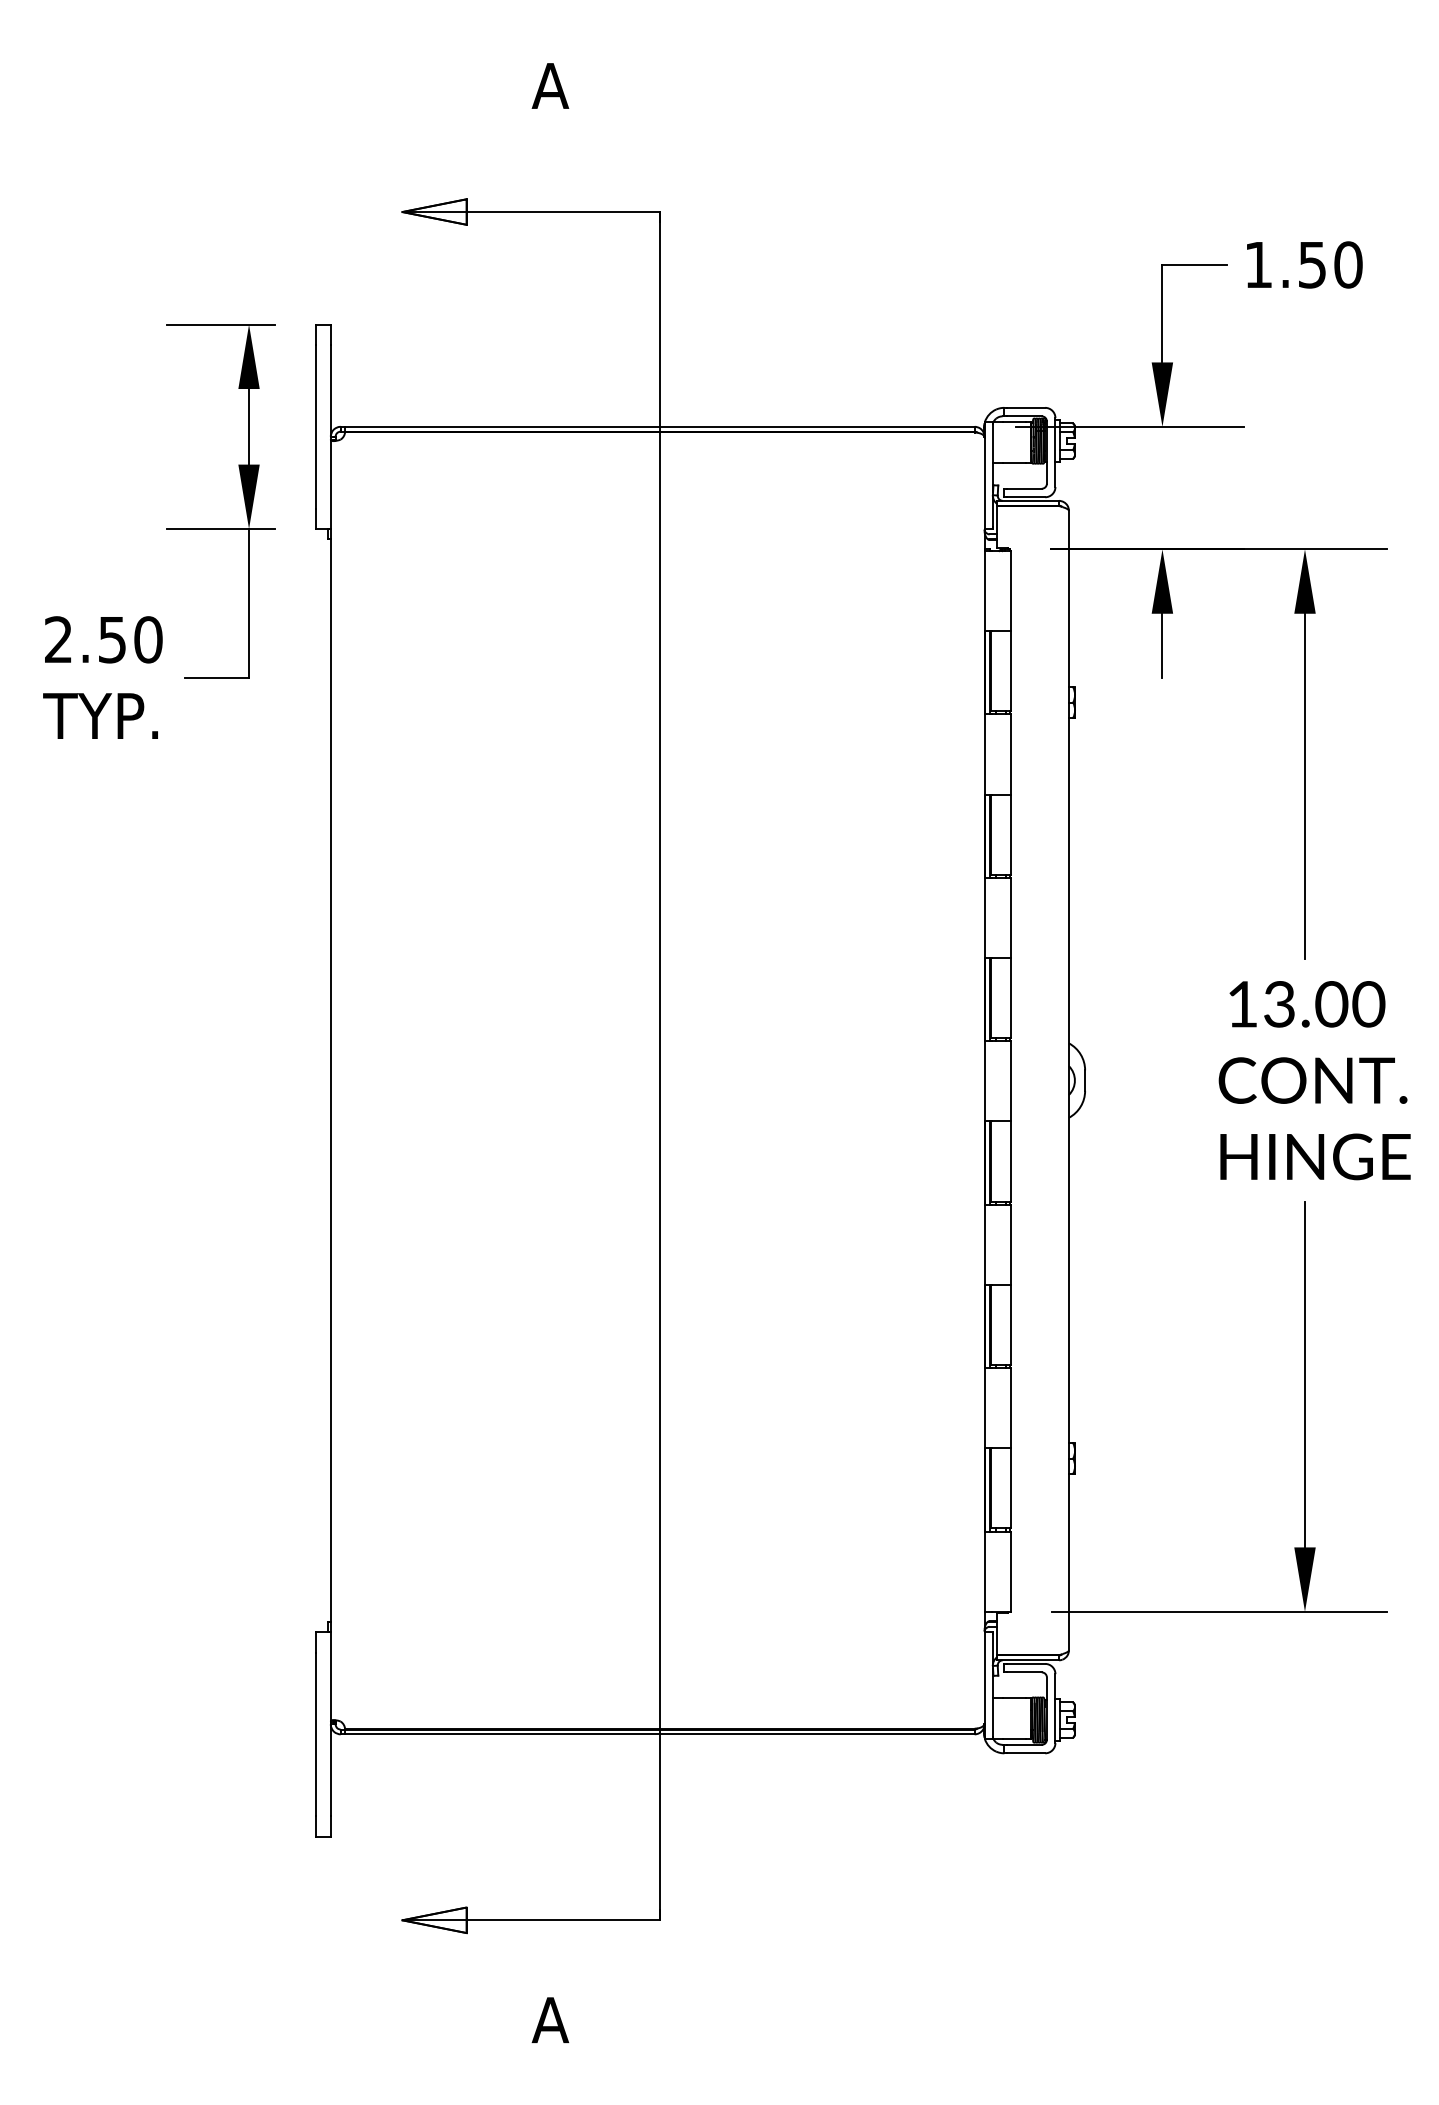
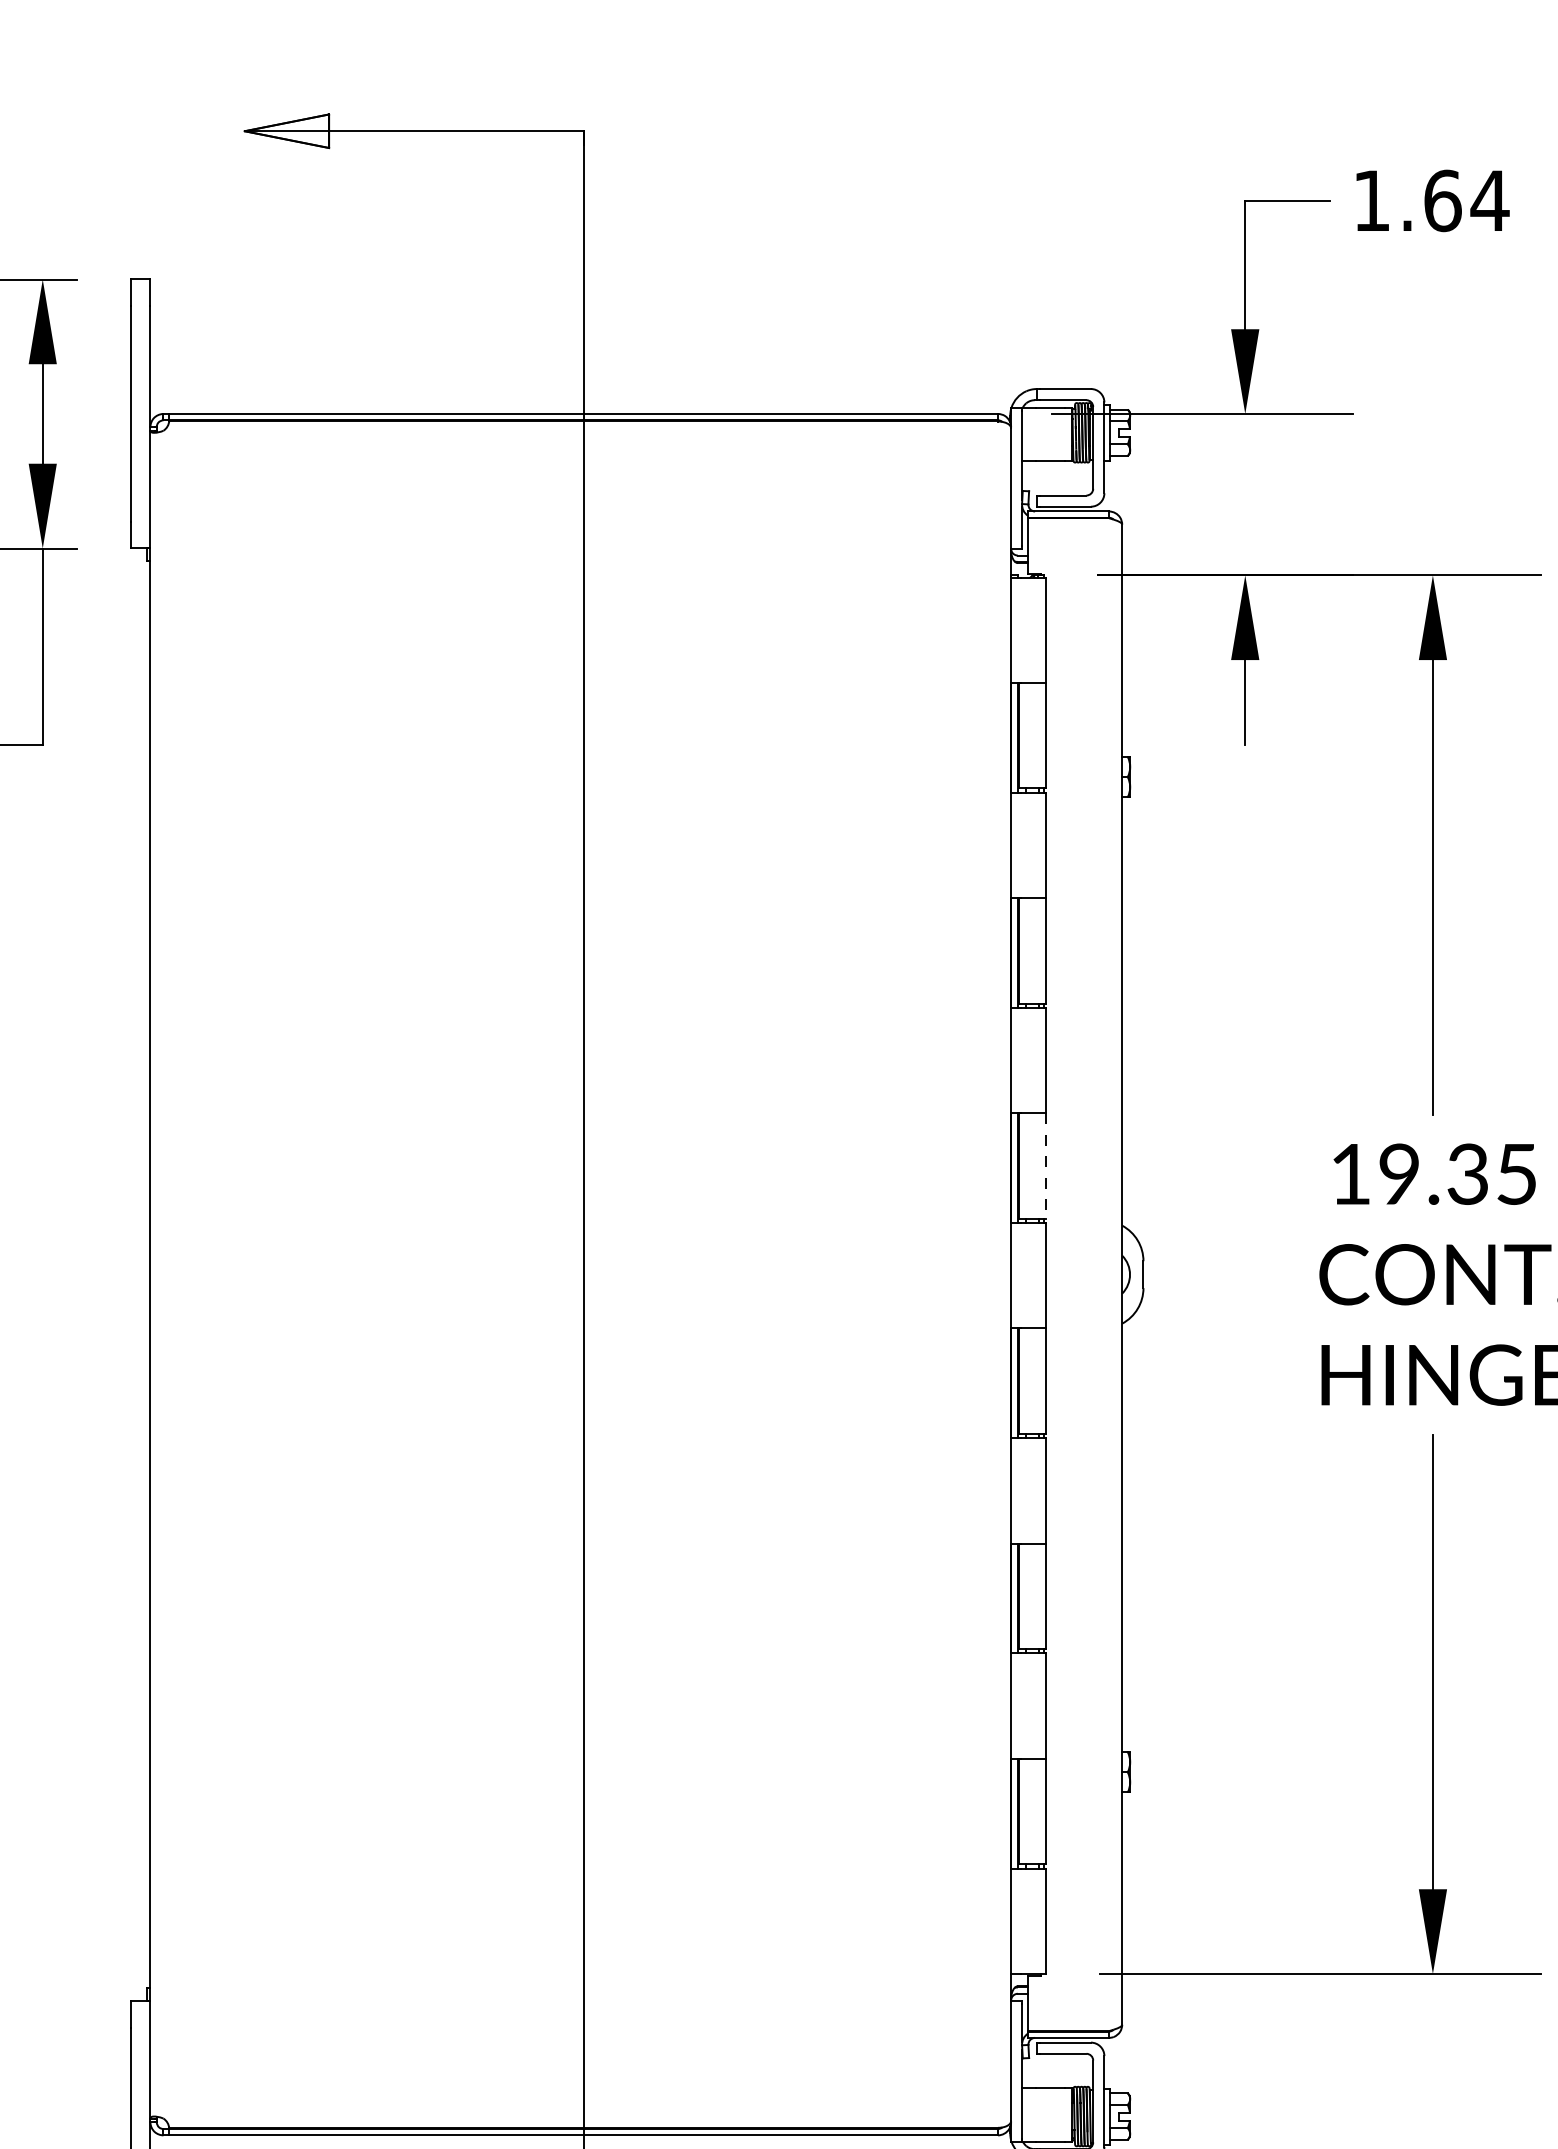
text: (1330, 264) -> (1466, 200), 1.50 -> 1.64
line: (1011, 998) -> (1046, 1166), solid -> dashed
text: (1324, 1004) -> (1458, 1174), 13.00 -> 19.35

